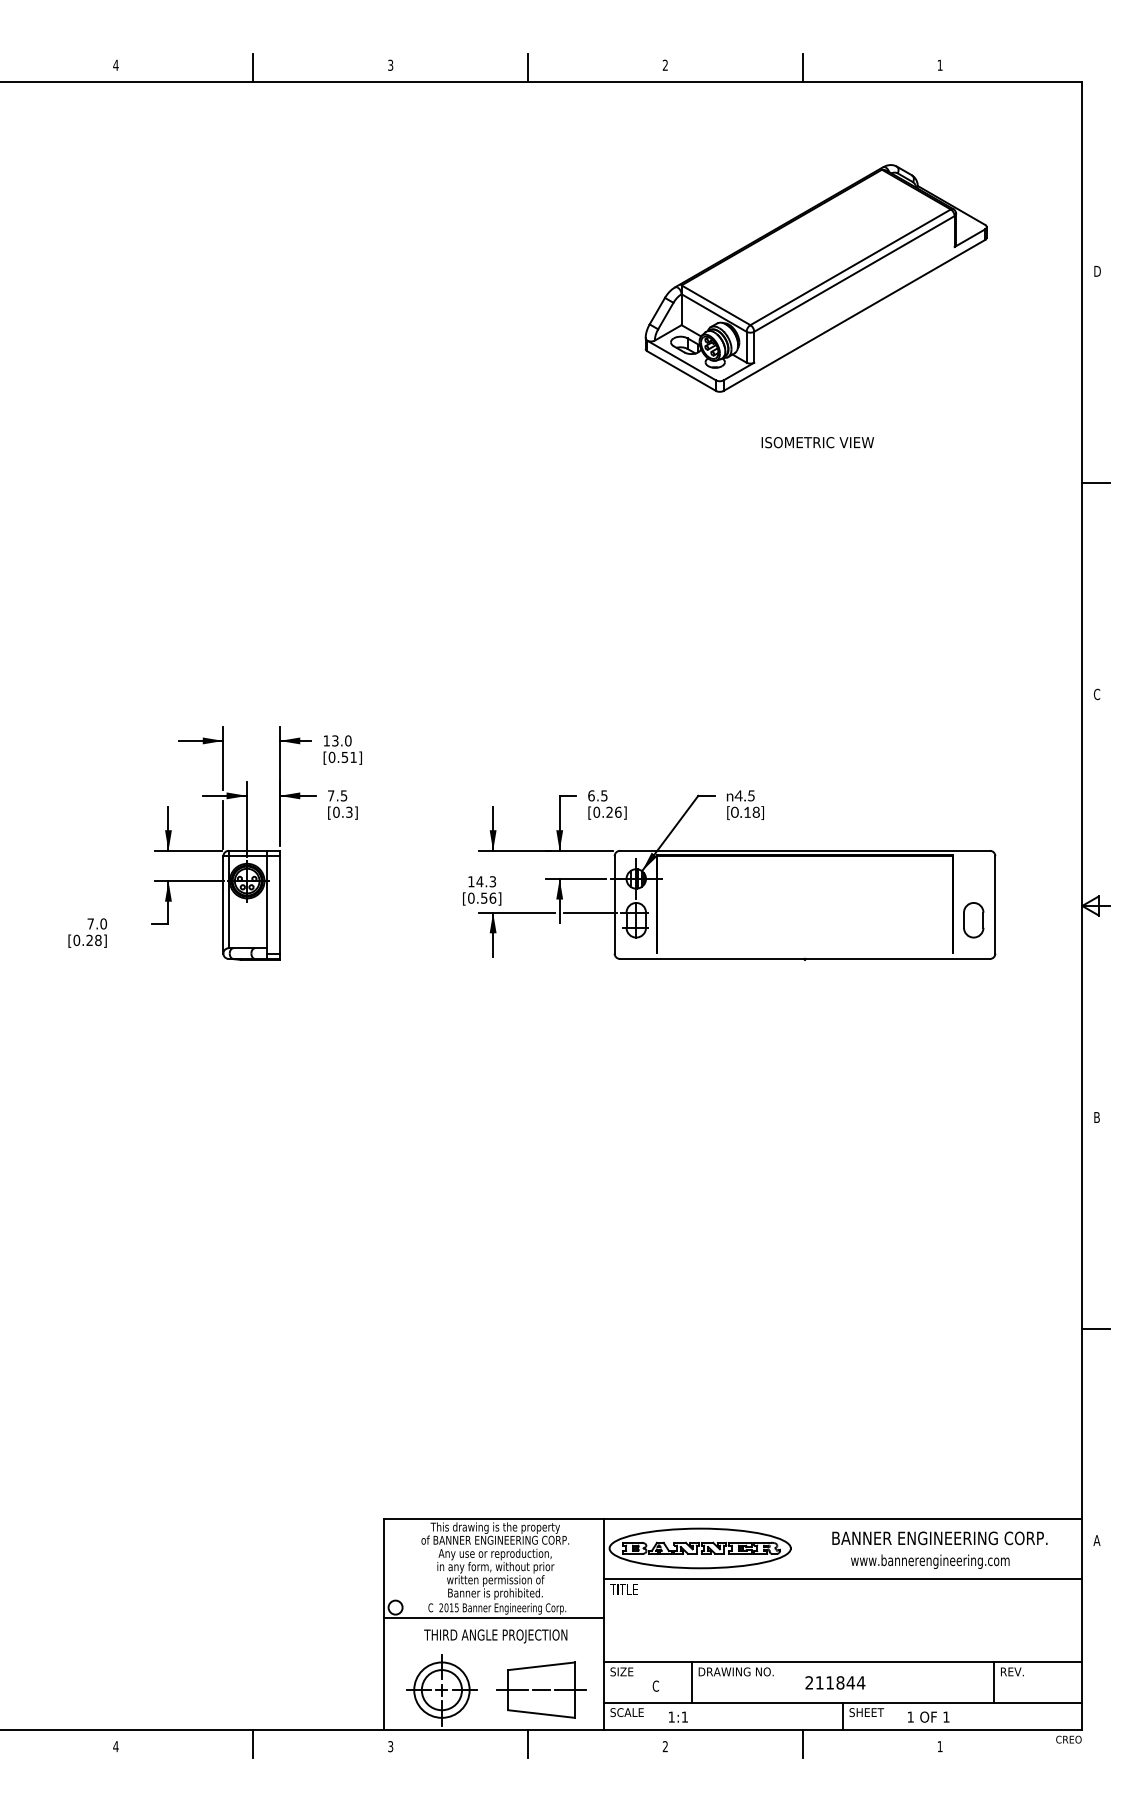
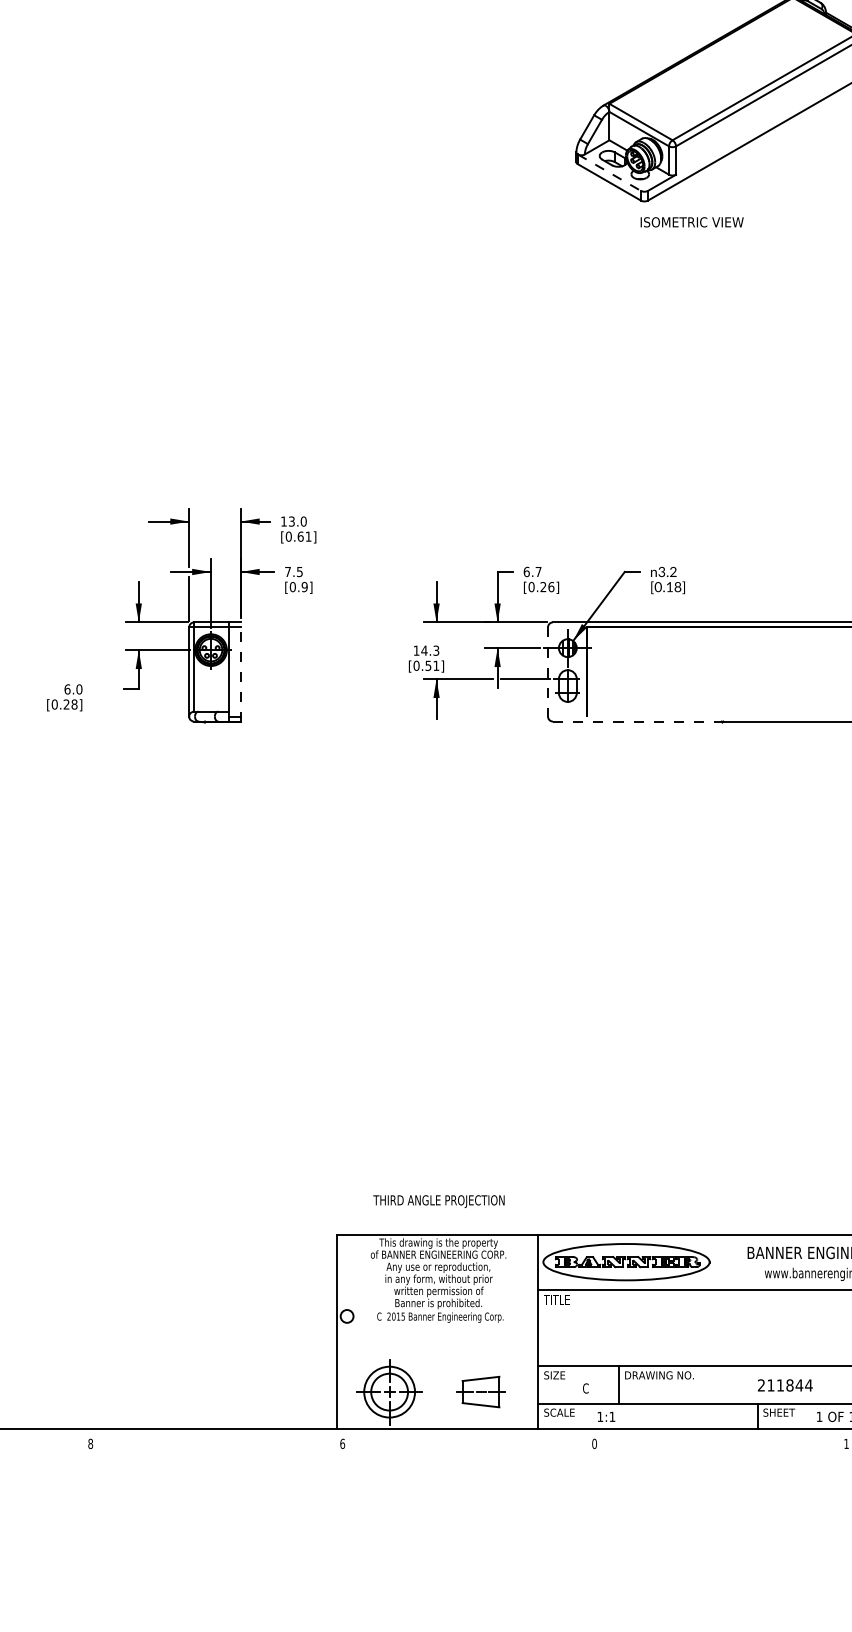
line: (681, 360) -> (609, 172), solid -> dashed
text: (817, 442) -> (691, 222), moved
text: (344, 756) -> (300, 535), [0.51] -> [0.61]
text: (604, 795) -> (538, 571), 6.5 -> 6.7
text: (744, 795) -> (667, 571), 4.5 -> 3.2
text: (349, 811) -> (304, 586), [0.3] -> [0.9]
text: (492, 897) -> (435, 665), [0.56] -> [0.51]
line: (614, 904) -> (547, 671), solid -> dashed
line: (279, 905) -> (240, 672), solid -> dashed
text: (90, 923) -> (67, 689), 7.0 -> 6.0
line: (712, 958) -> (637, 721), solid -> dashed
line: (494, 1618) -> (437, 1326), removed
text: (495, 1636) -> (438, 1201), moved
text: (835, 1682) -> (785, 1385), moved
part: (541, 1689) -> (480, 1391), size x0.6
line: (253, 1743) -> (216, 1441), removed
line: (528, 1743) -> (469, 1441), removed
line: (802, 1743) -> (720, 1441), removed
text: (115, 1746) -> (90, 1443), 4 -> 8
text: (390, 1746) -> (342, 1443), 3 -> 6
text: (665, 1746) -> (594, 1443), 2 -> 0

